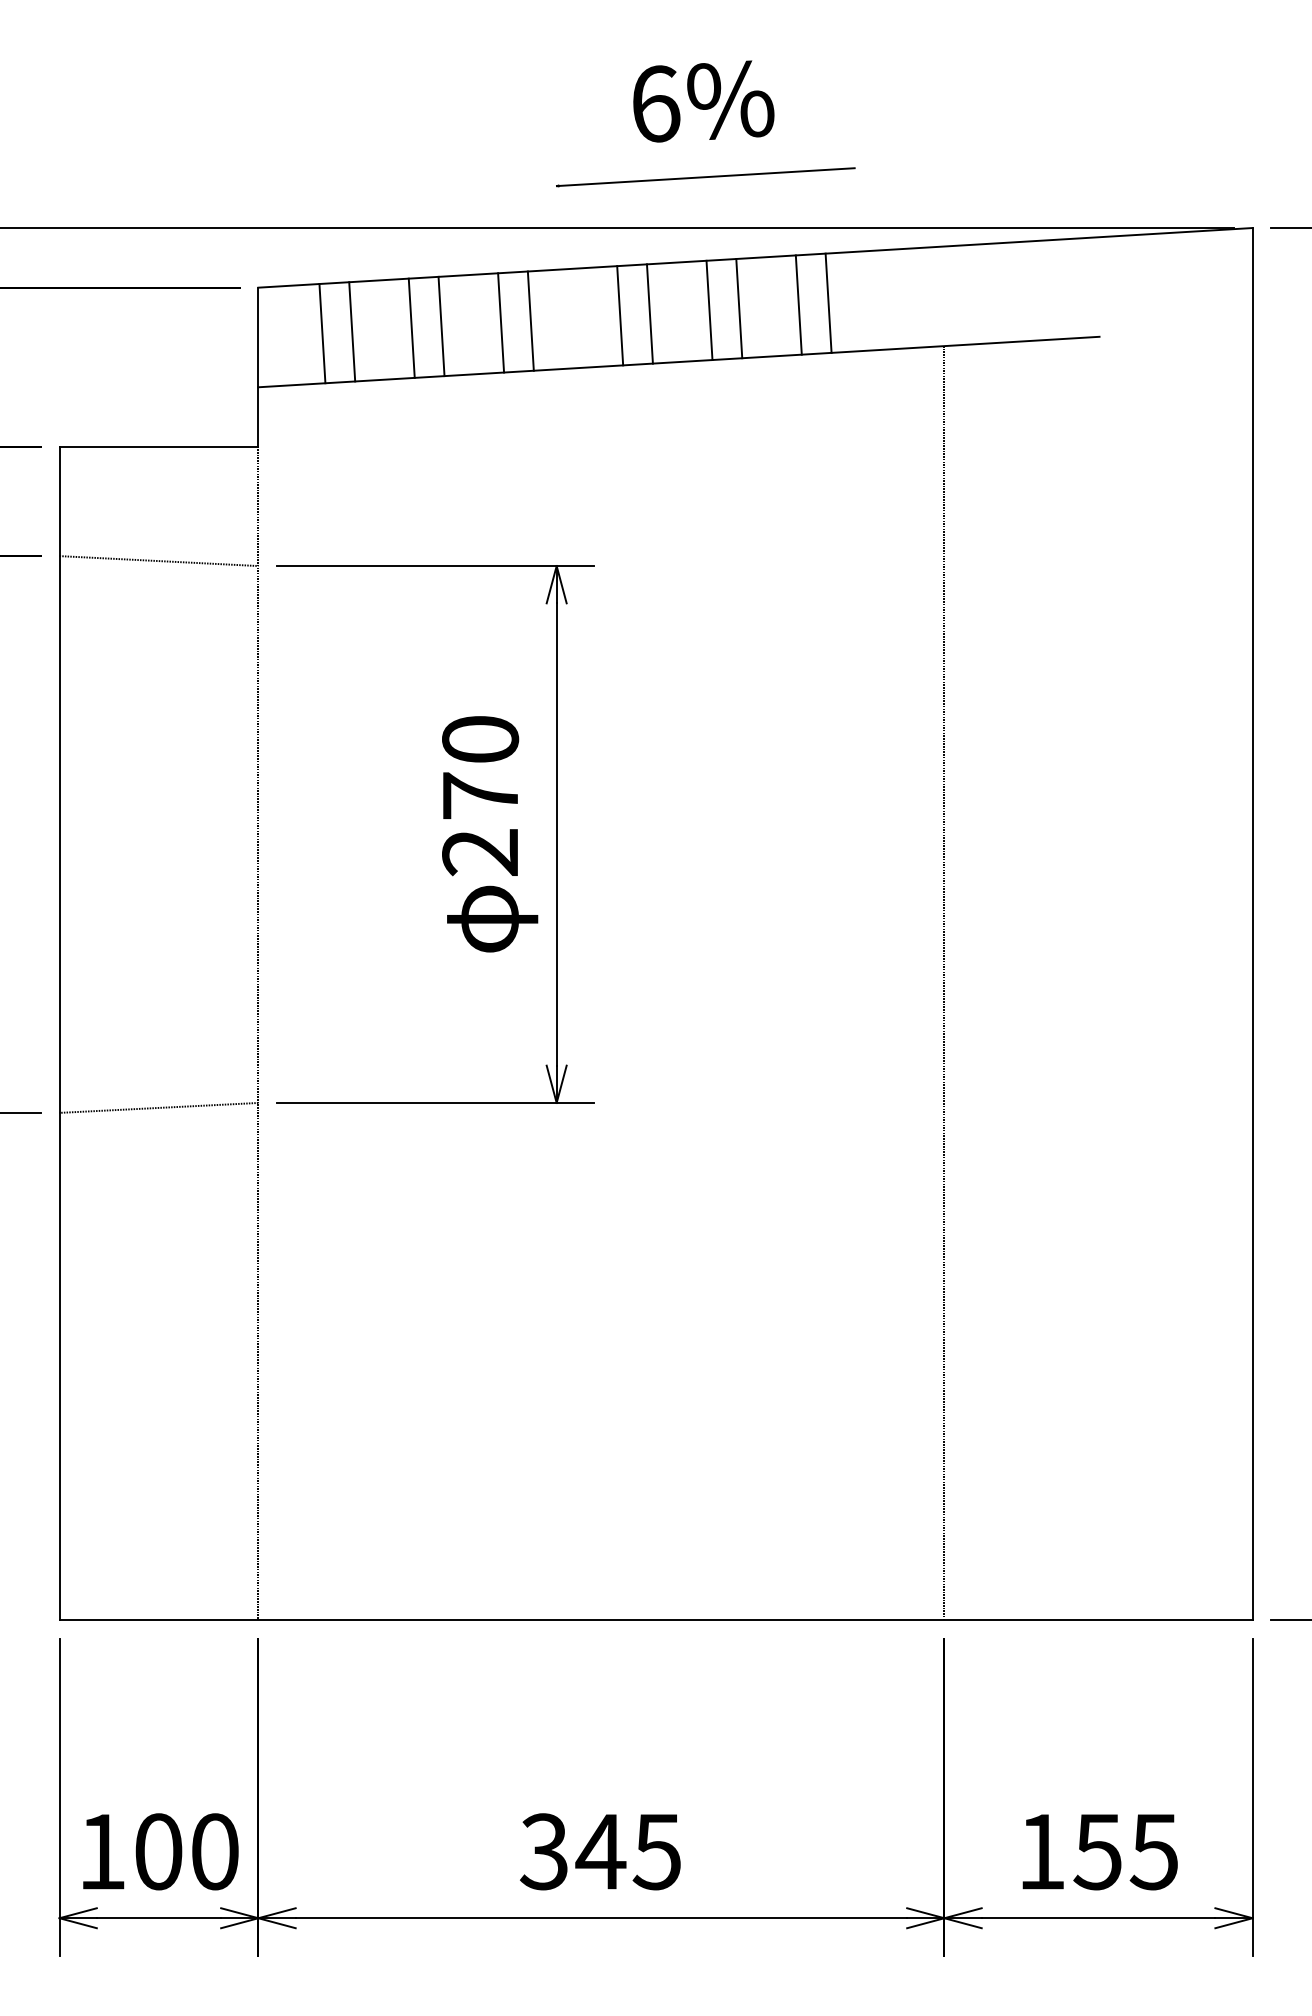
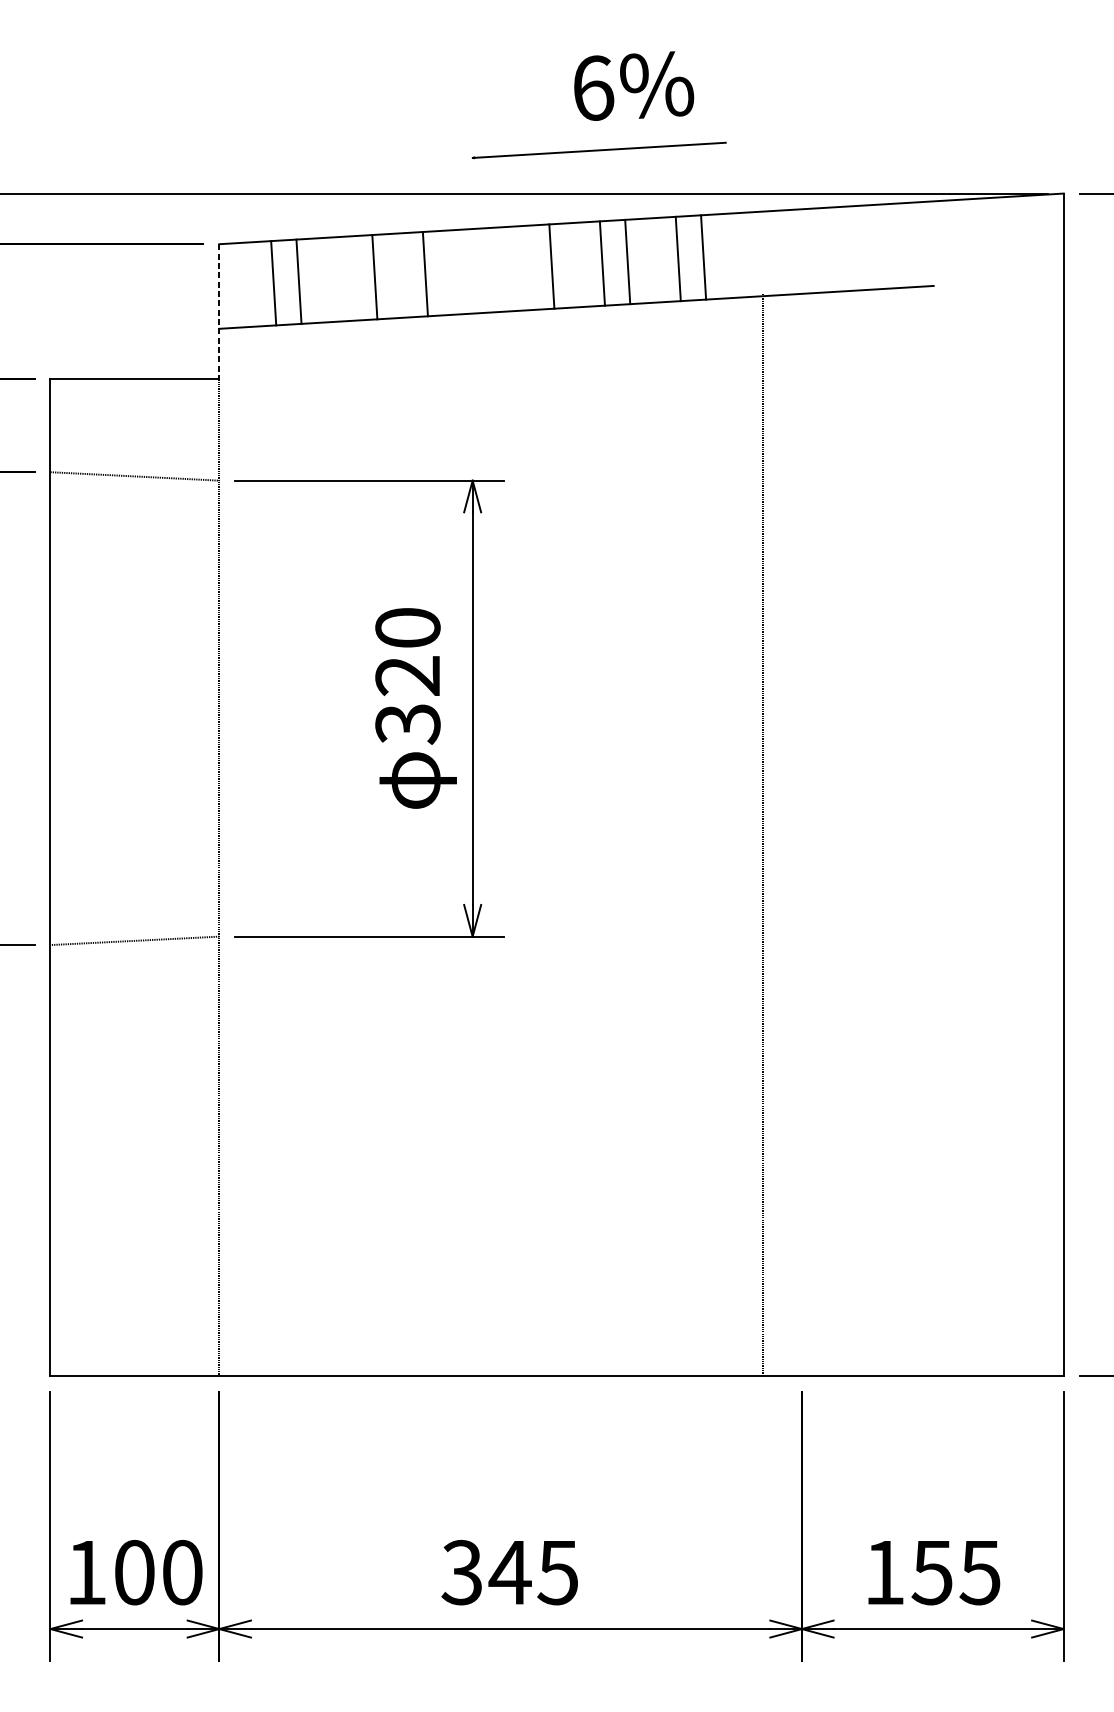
text: (703, 101) -> (633, 86), moved
line: (620, 315) -> (526, 267), removed
line: (530, 320) -> (450, 272), removed
line: (411, 327) -> (349, 278), removed
line: (258, 367) -> (219, 312), solid -> dashed
text: (480, 824) -> (407, 700), 270 -> 320
line: (944, 982) -> (762, 834), moved

